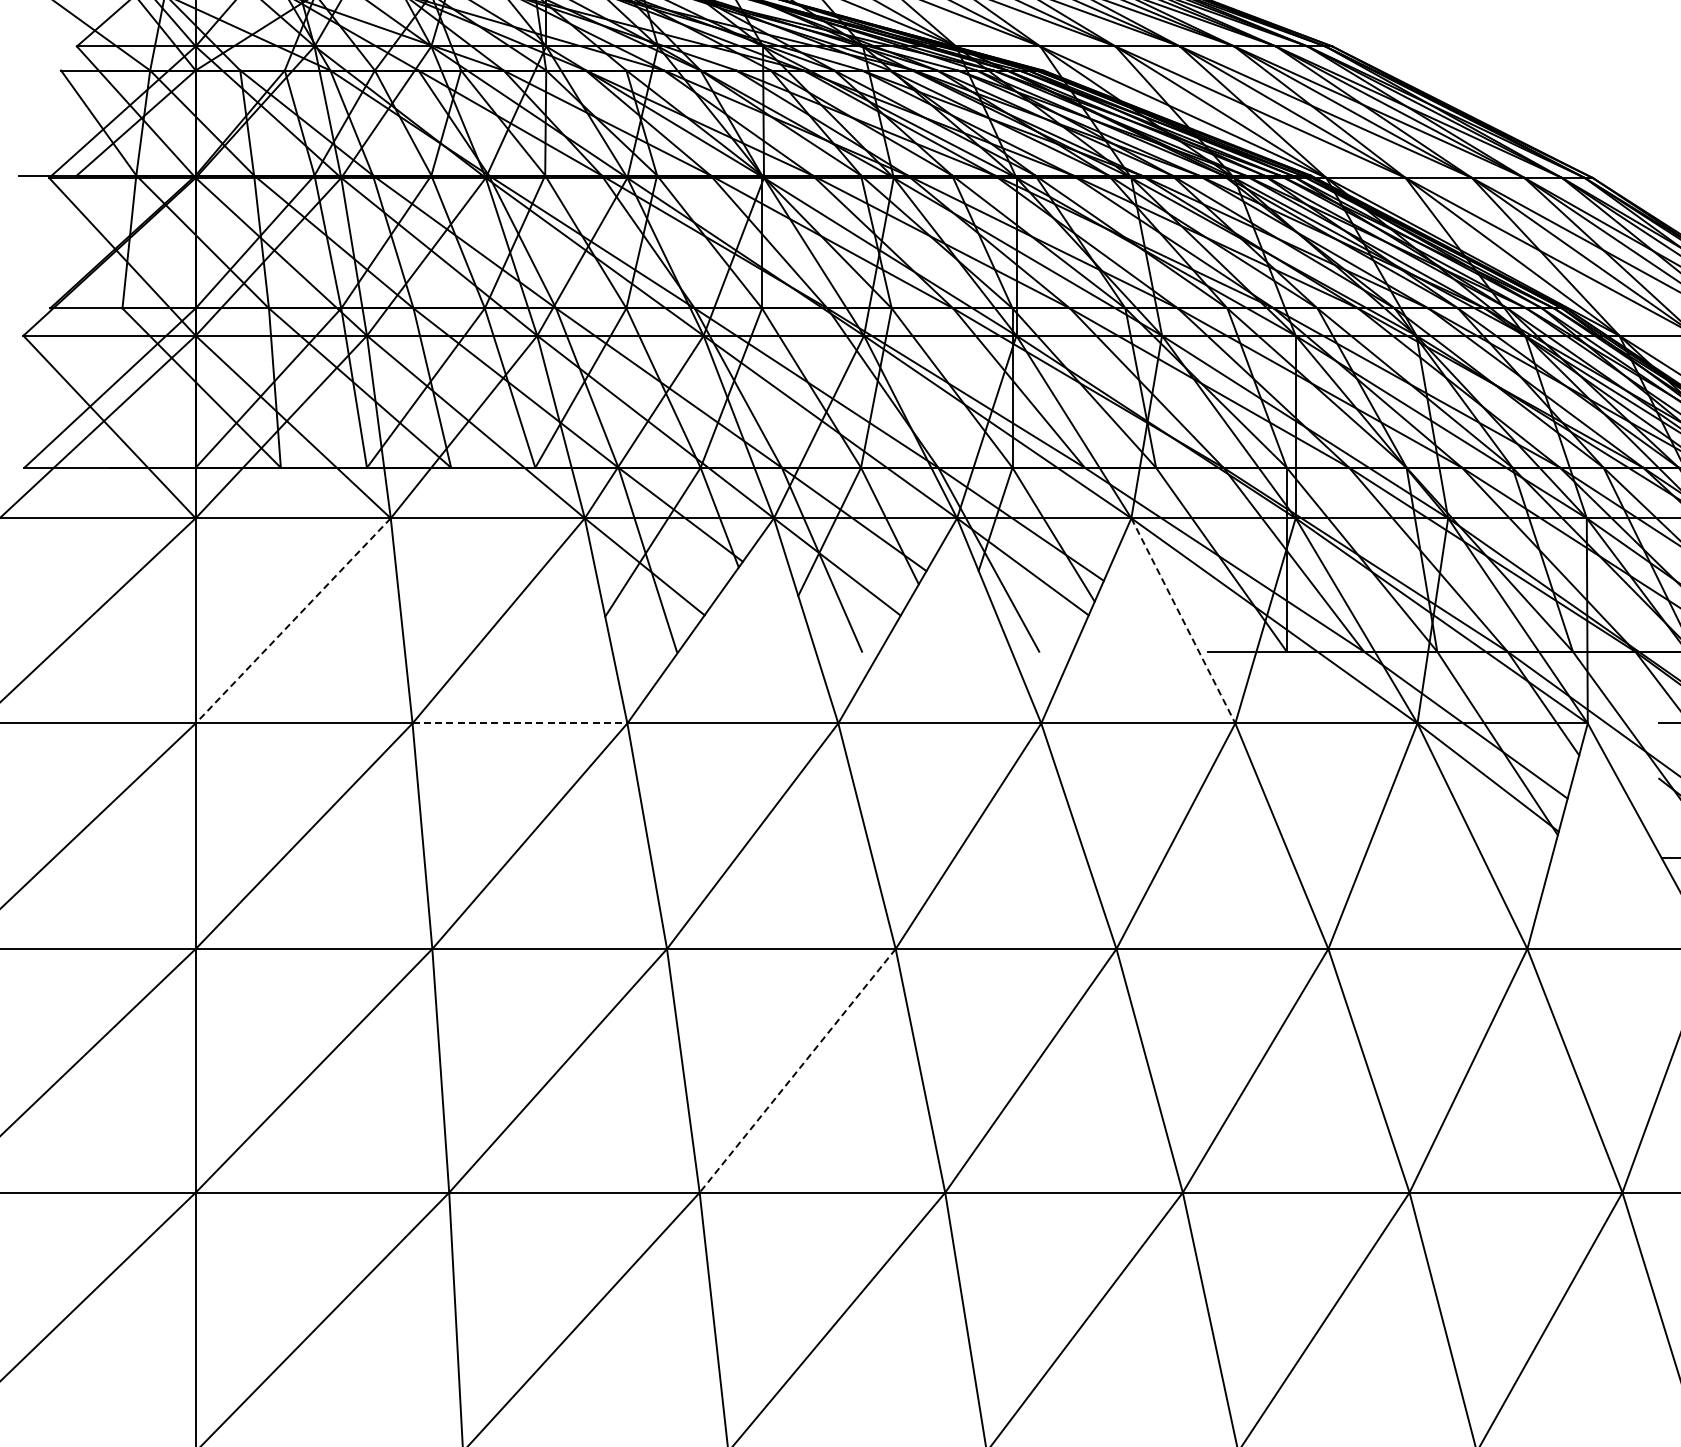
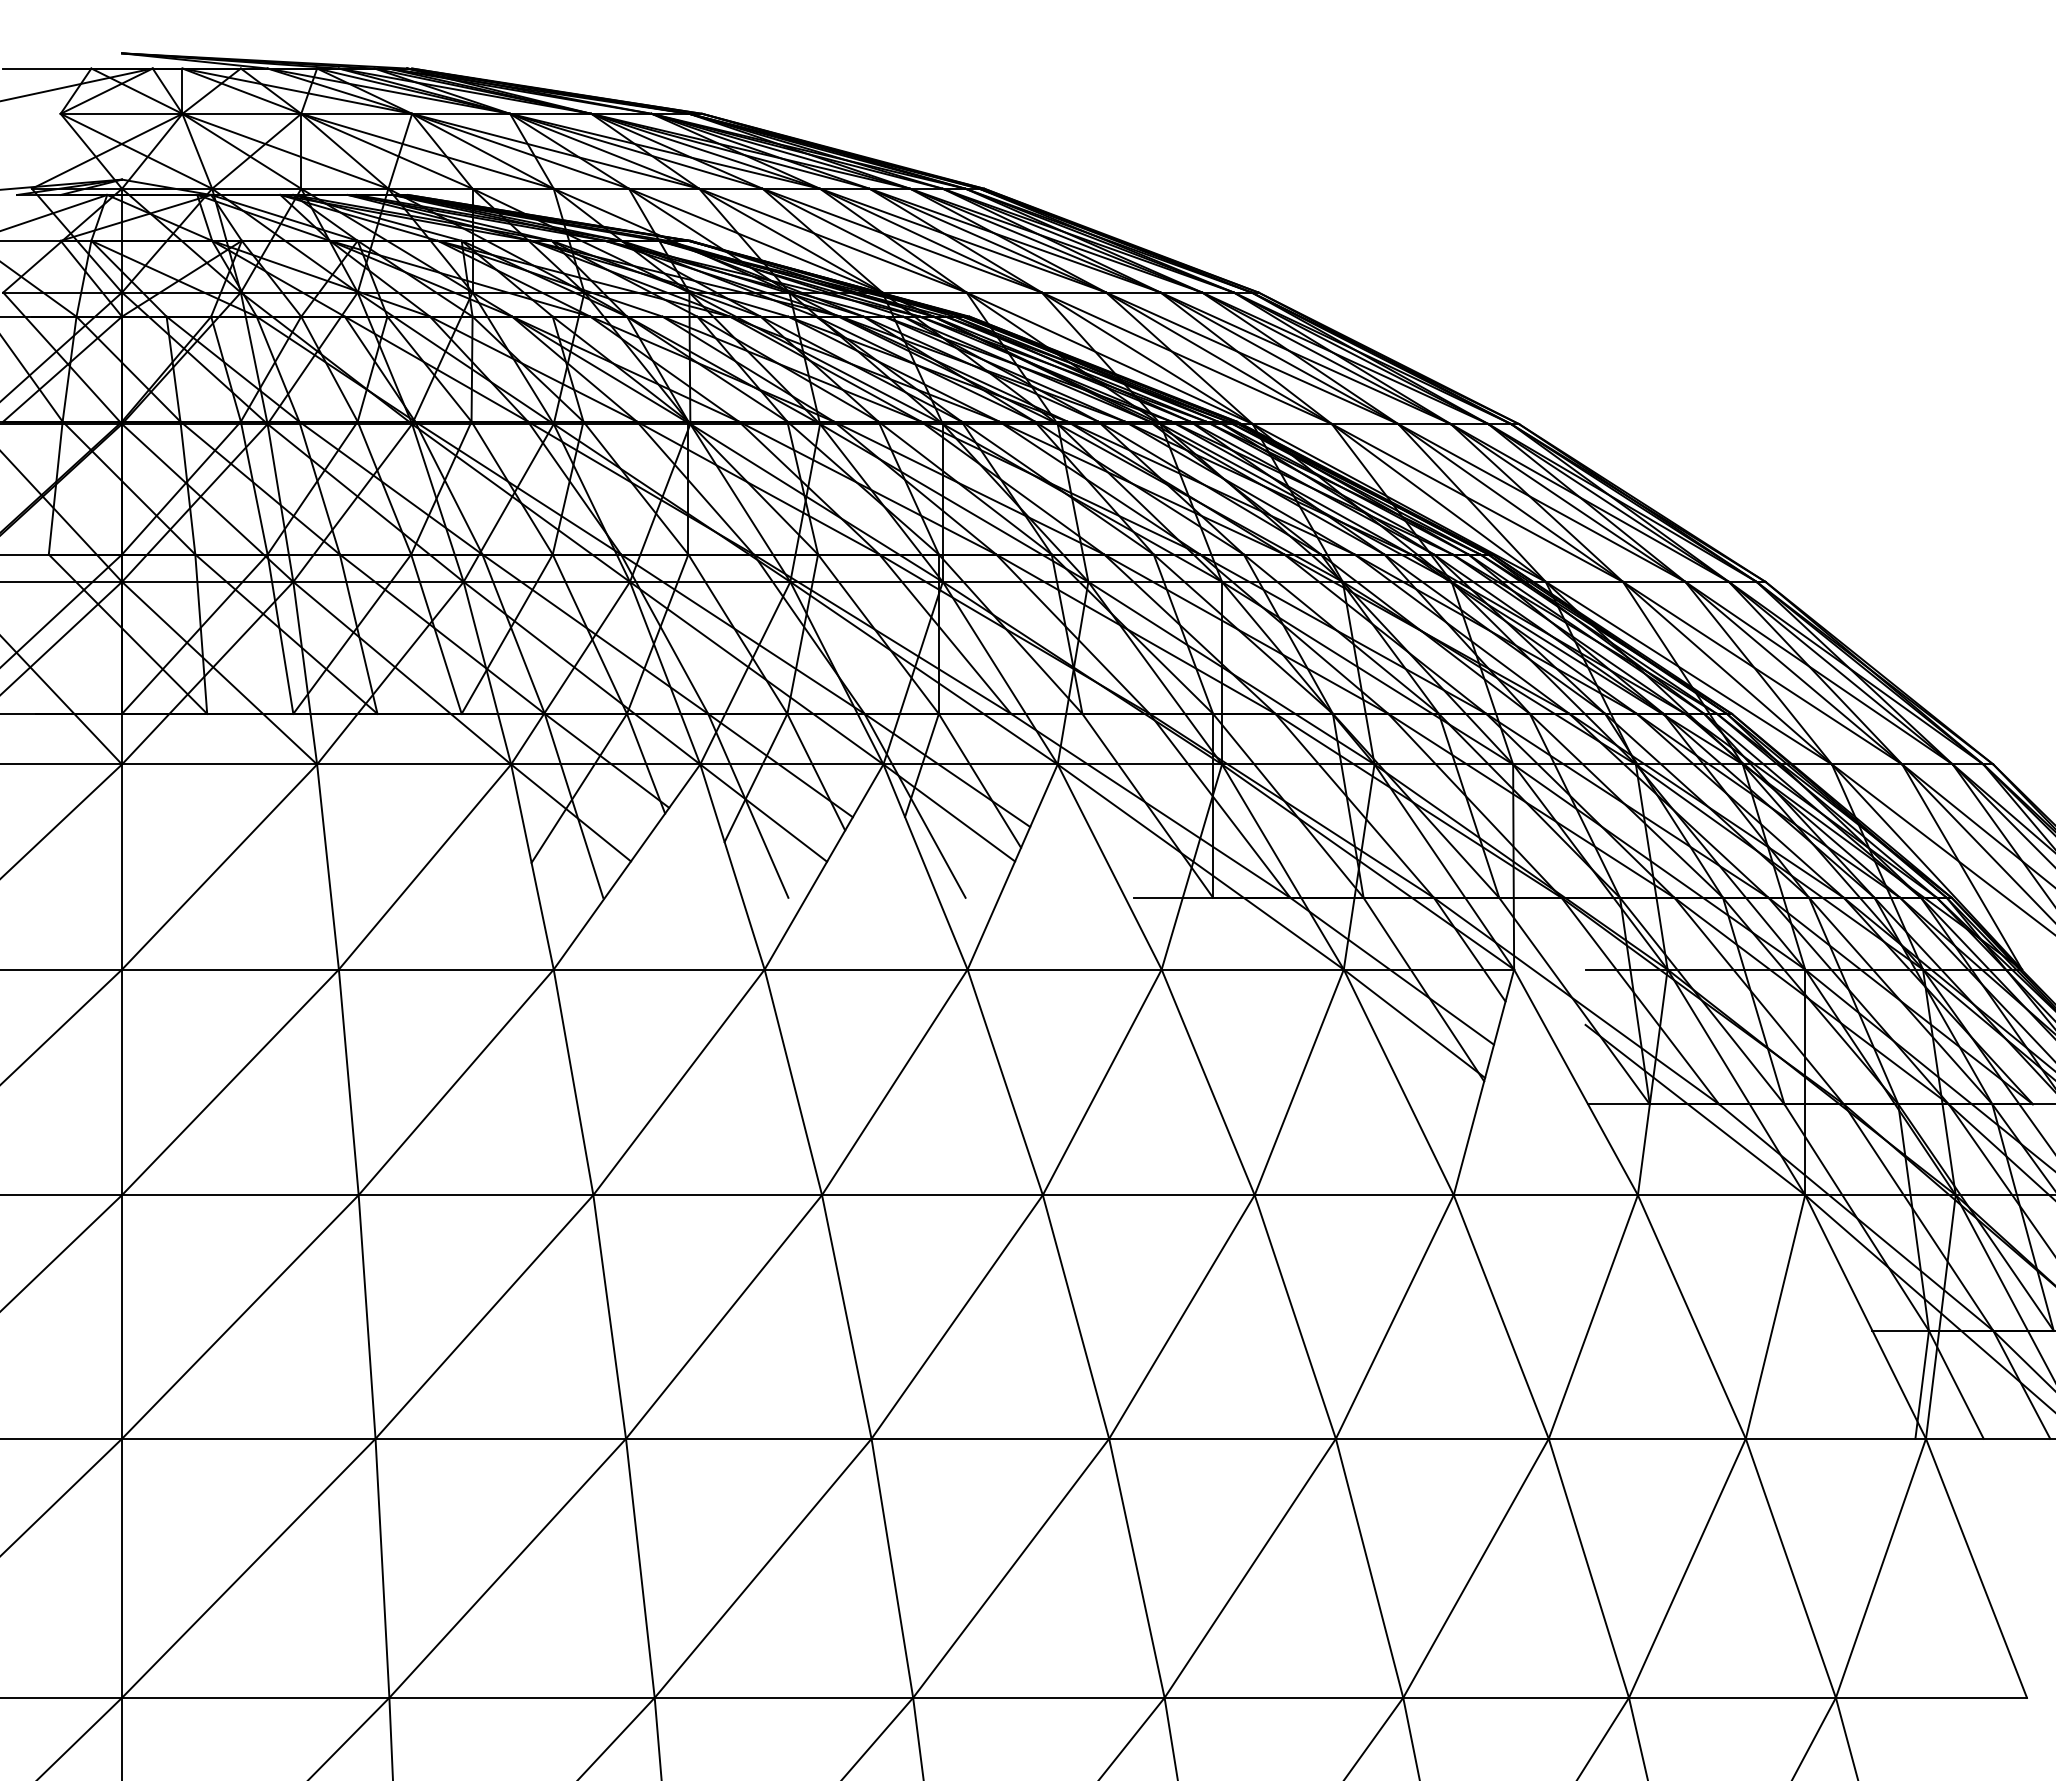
line: (293, 621) -> (219, 867), dashed -> solid
line: (1183, 621) -> (1109, 867), dashed -> solid
line: (520, 723) -> (446, 969), dashed -> solid
line: (797, 1071) -> (723, 1317), dashed -> solid

